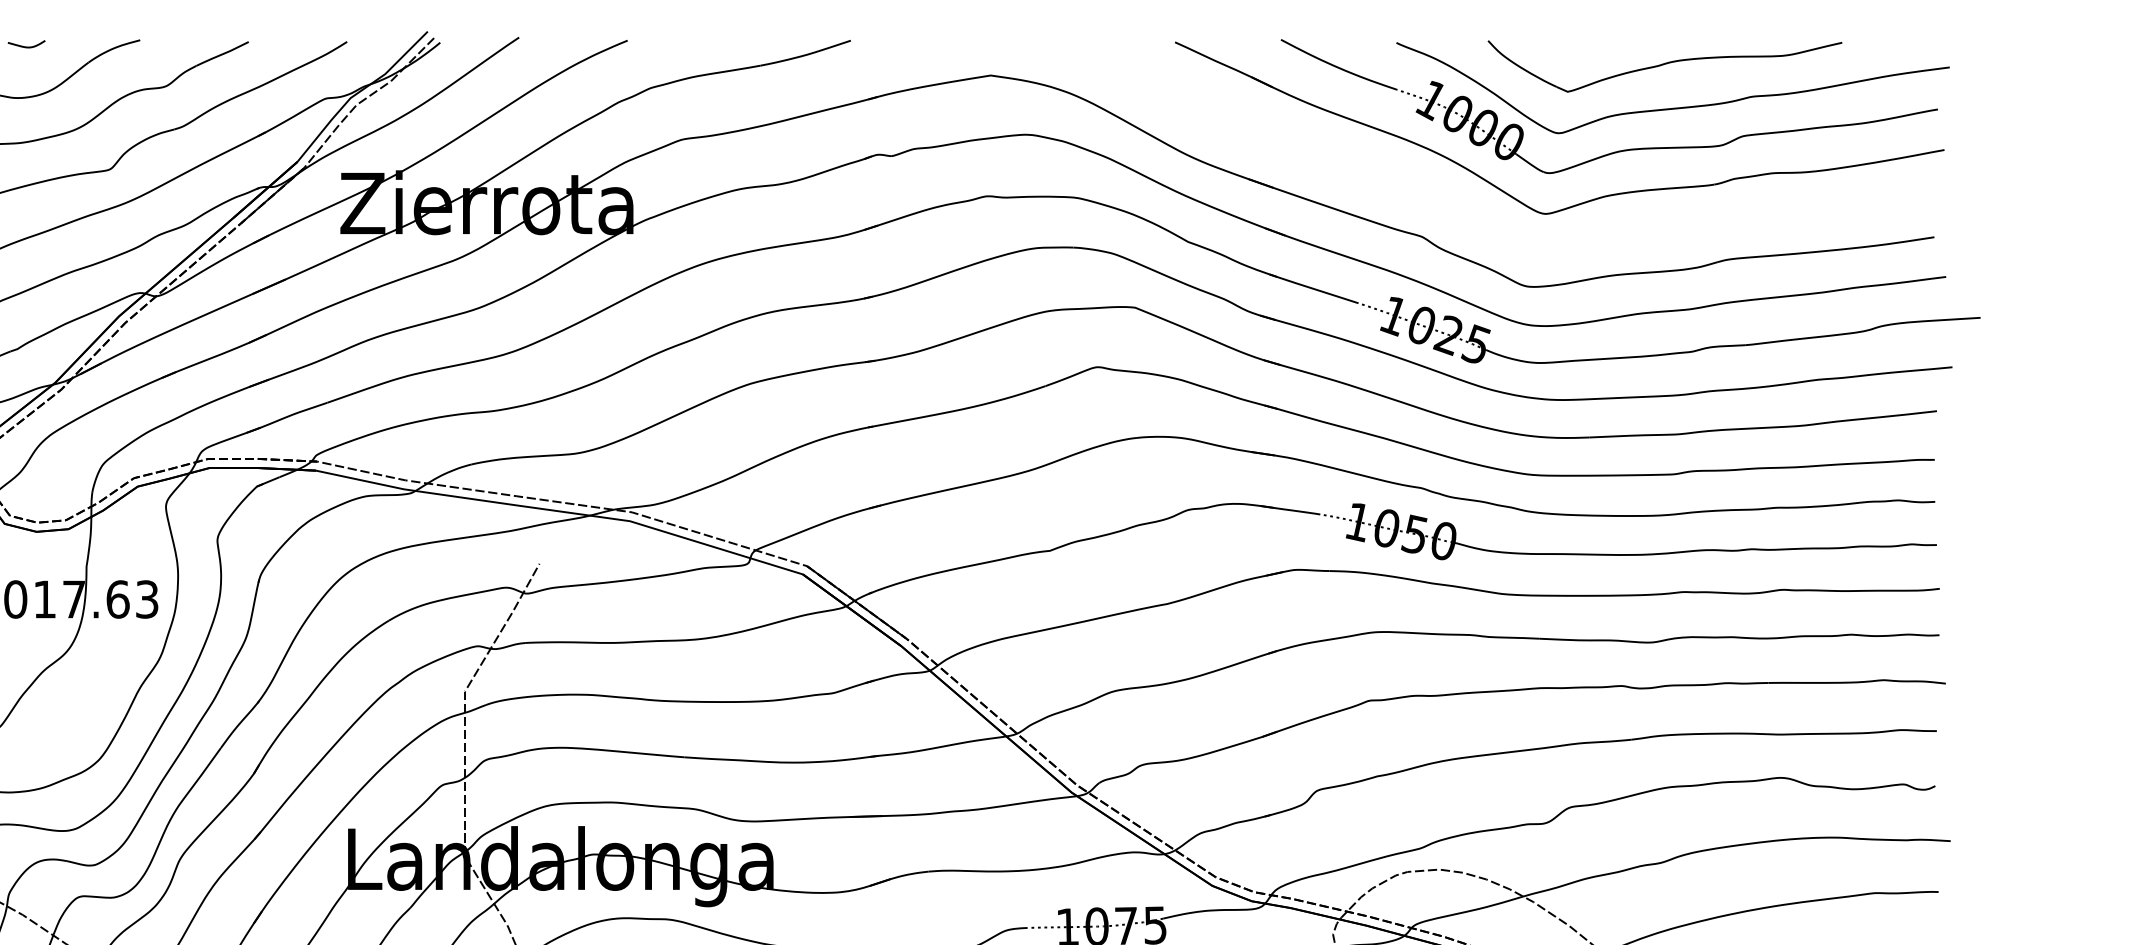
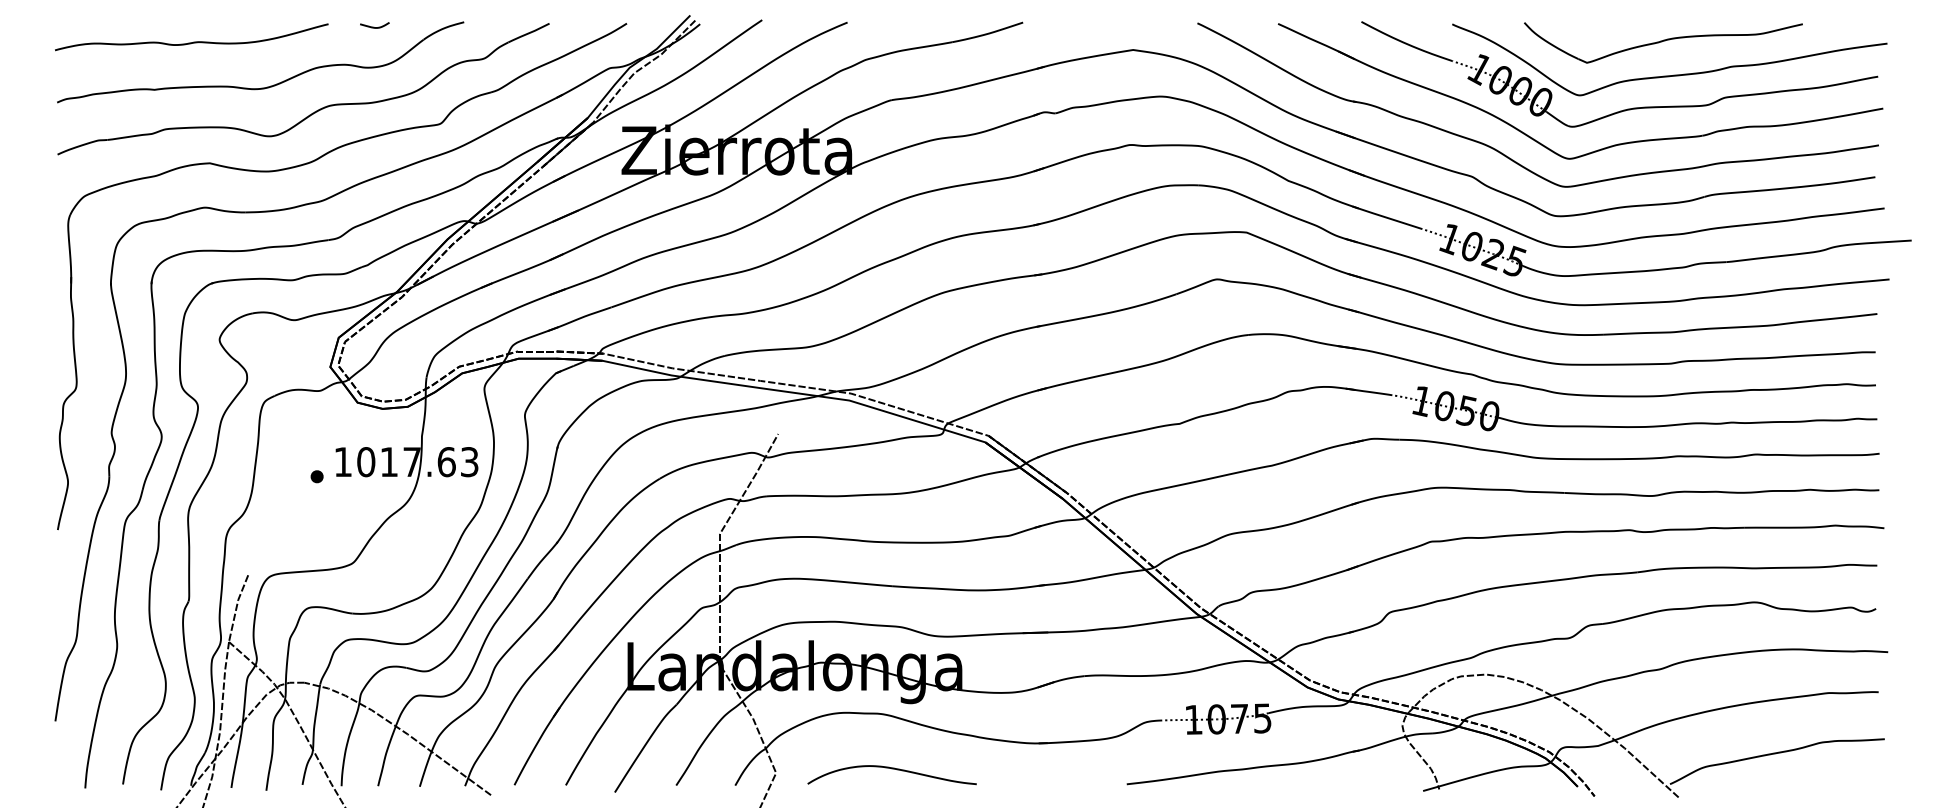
part: (1464, 208) -> (1505, 154), added

